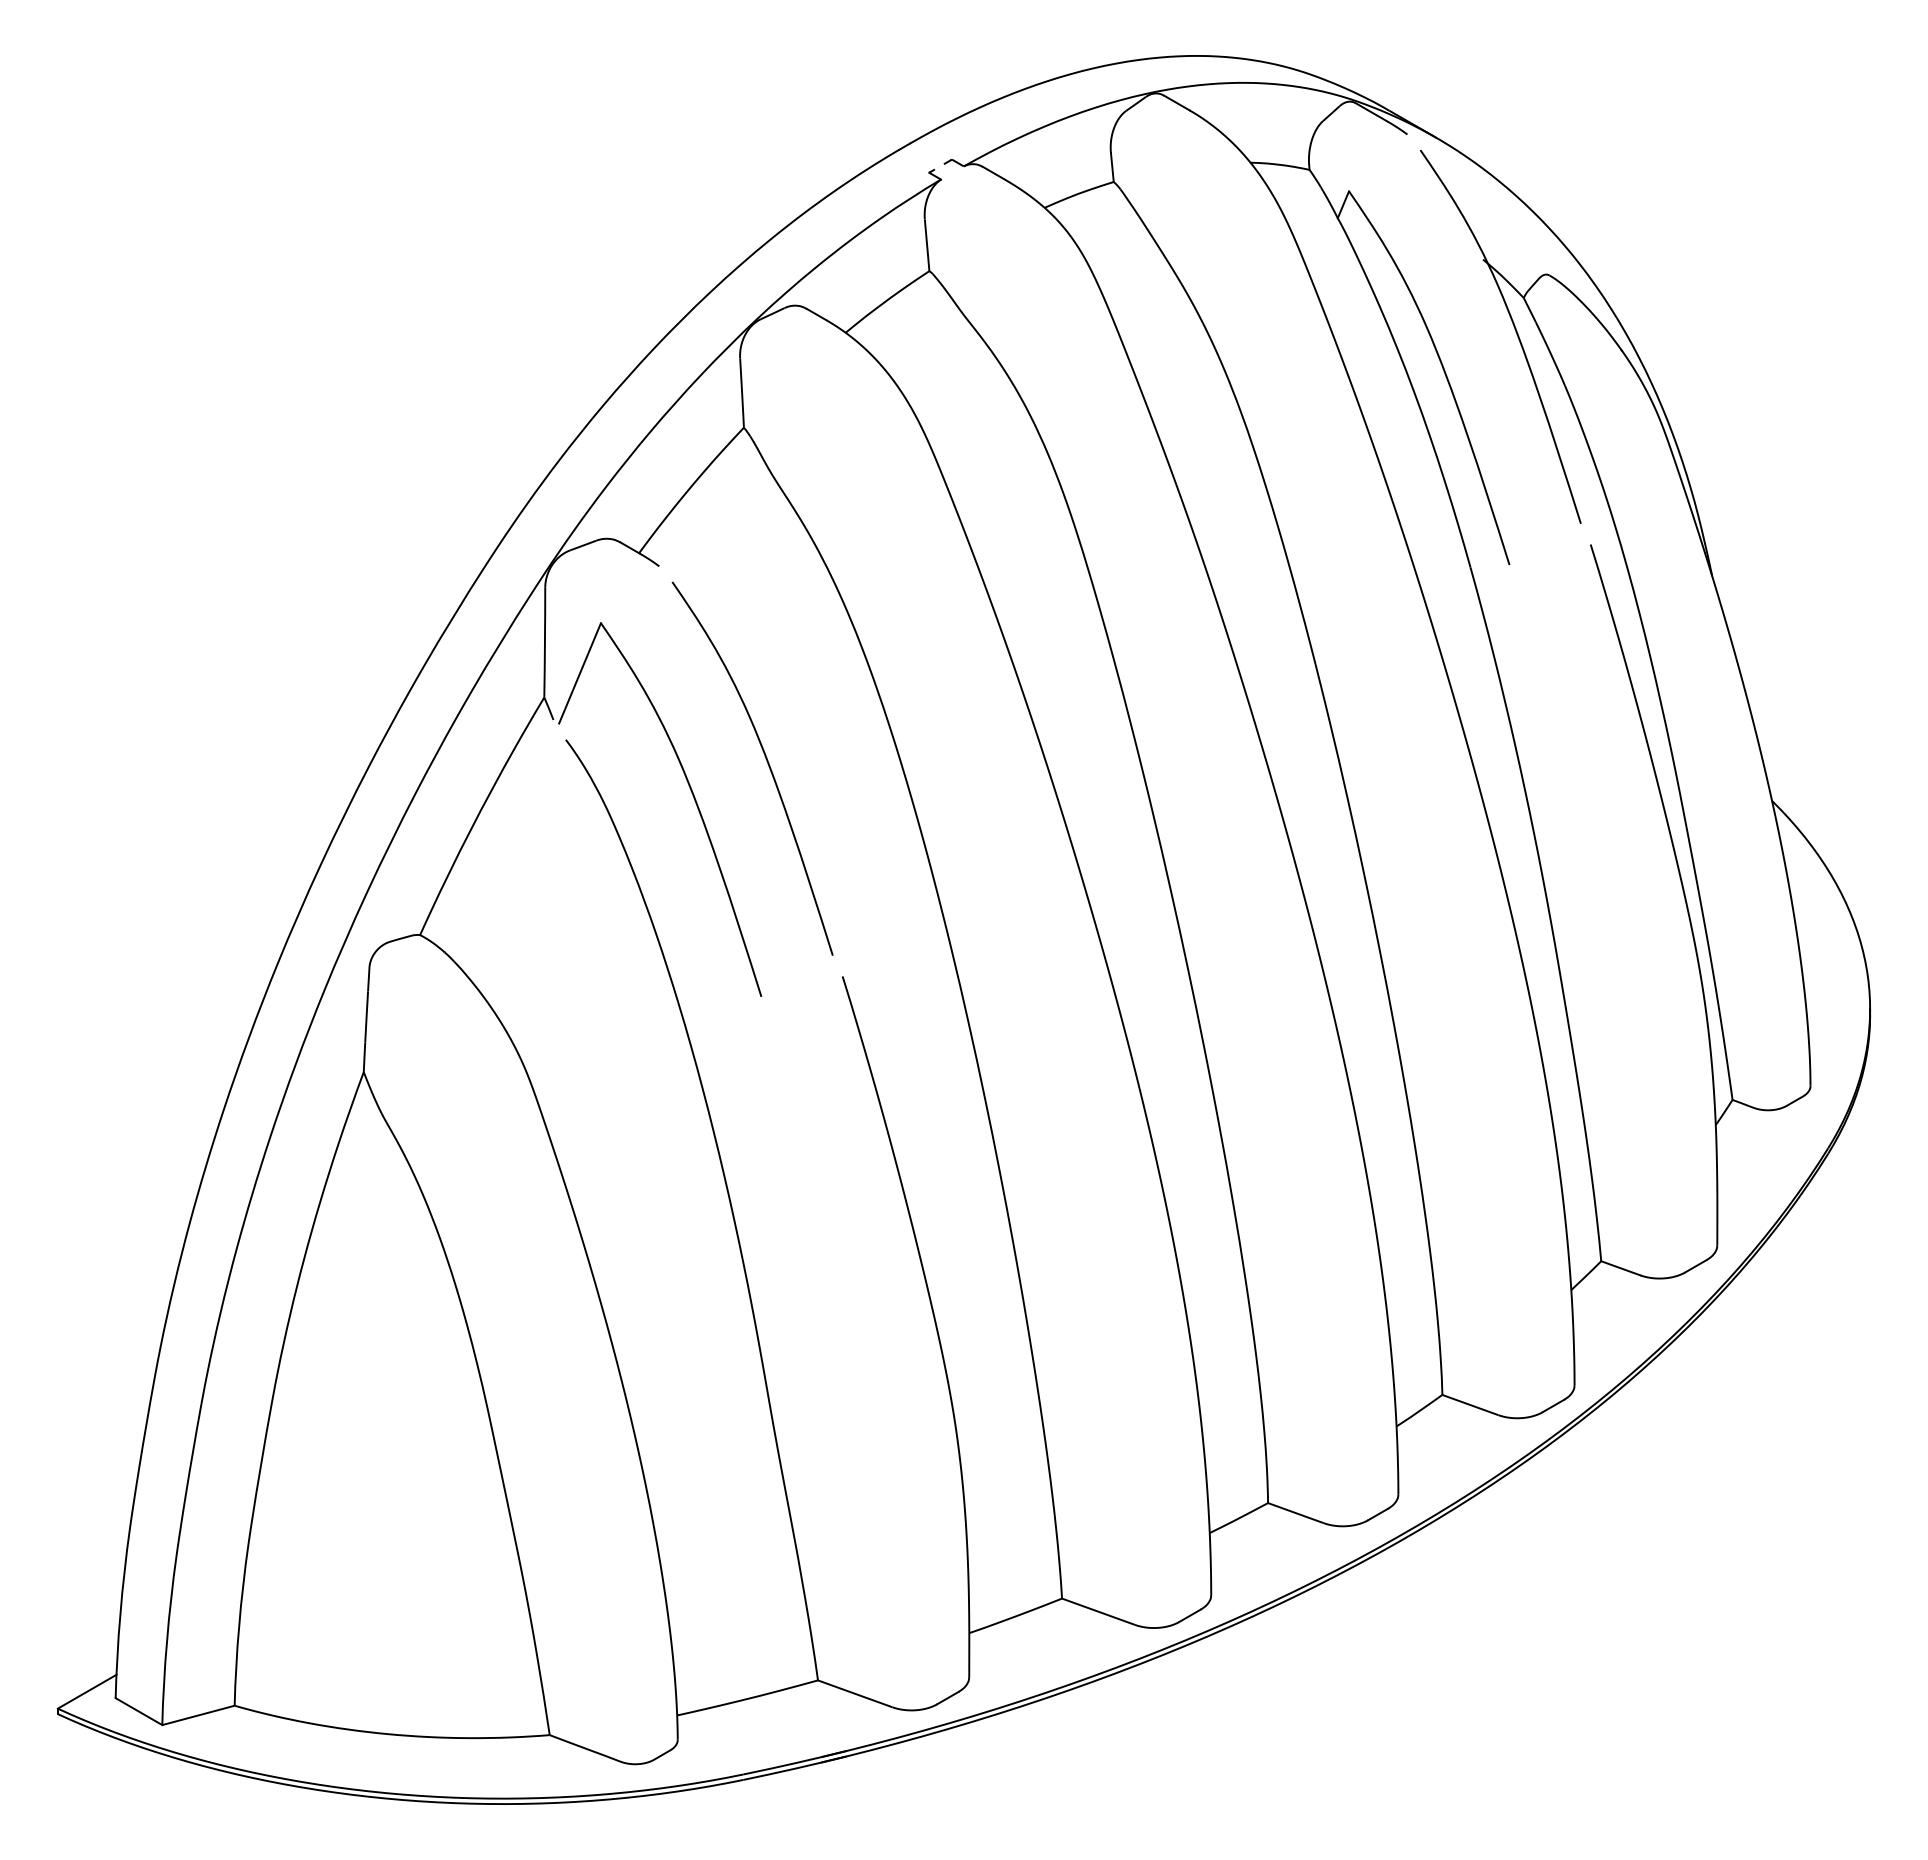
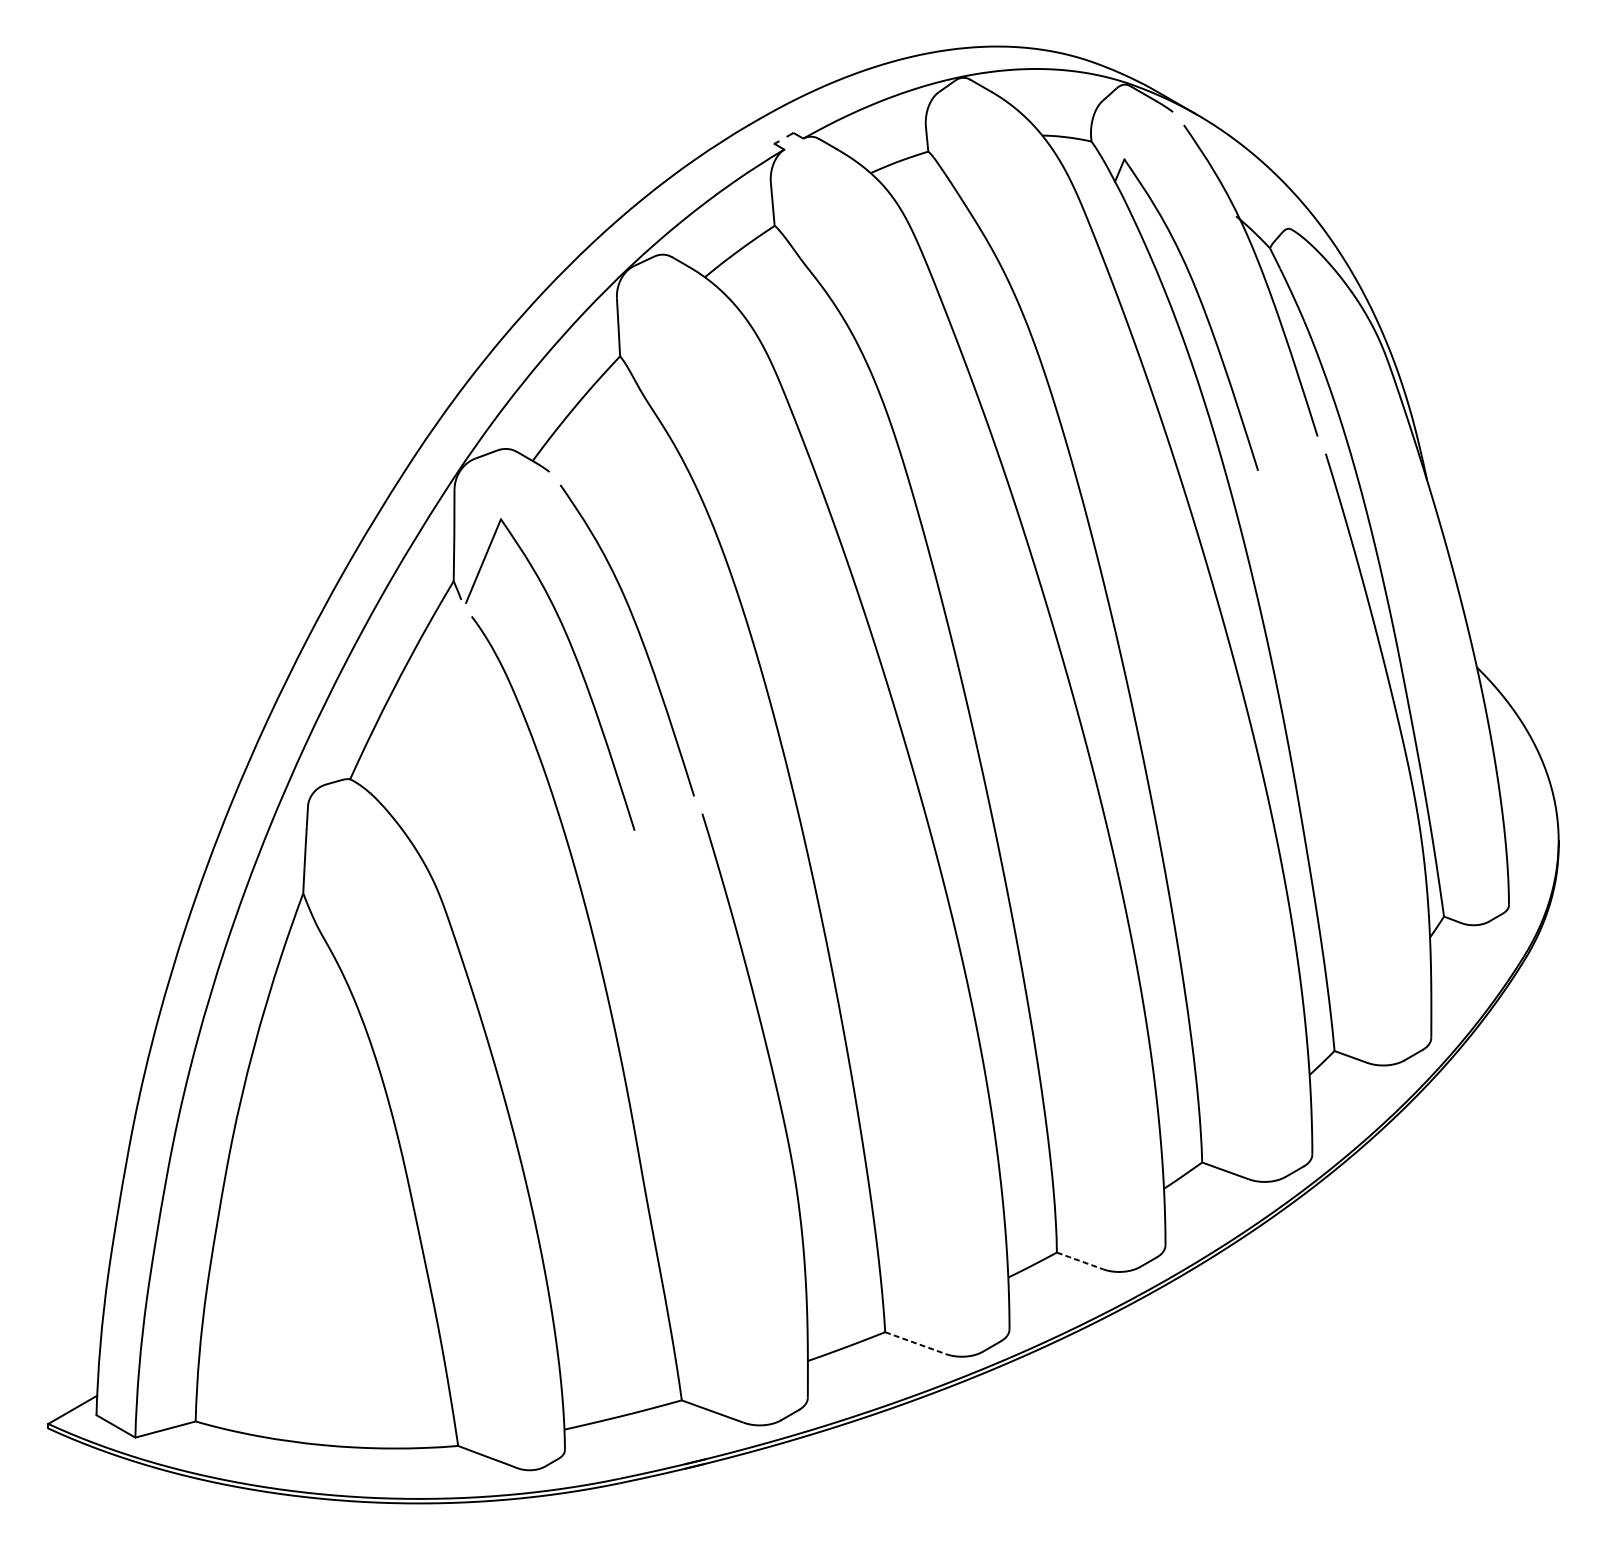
line: (1295, 1513) -> (1079, 1261), solid -> dashed
line: (1098, 1611) -> (915, 1342), solid -> dashed

